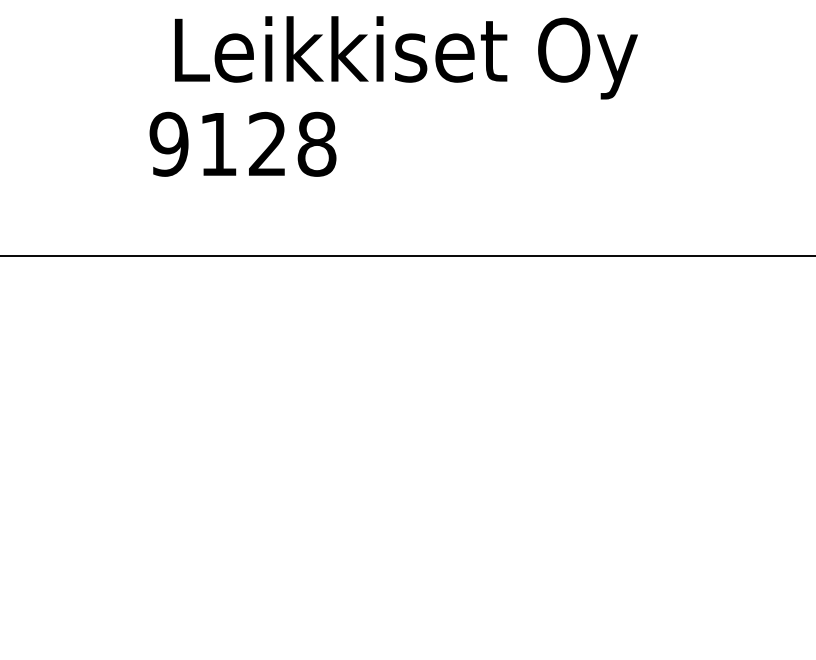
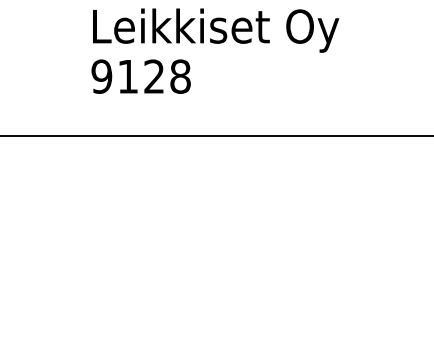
text: (241, 143) -> (140, 76), moved

